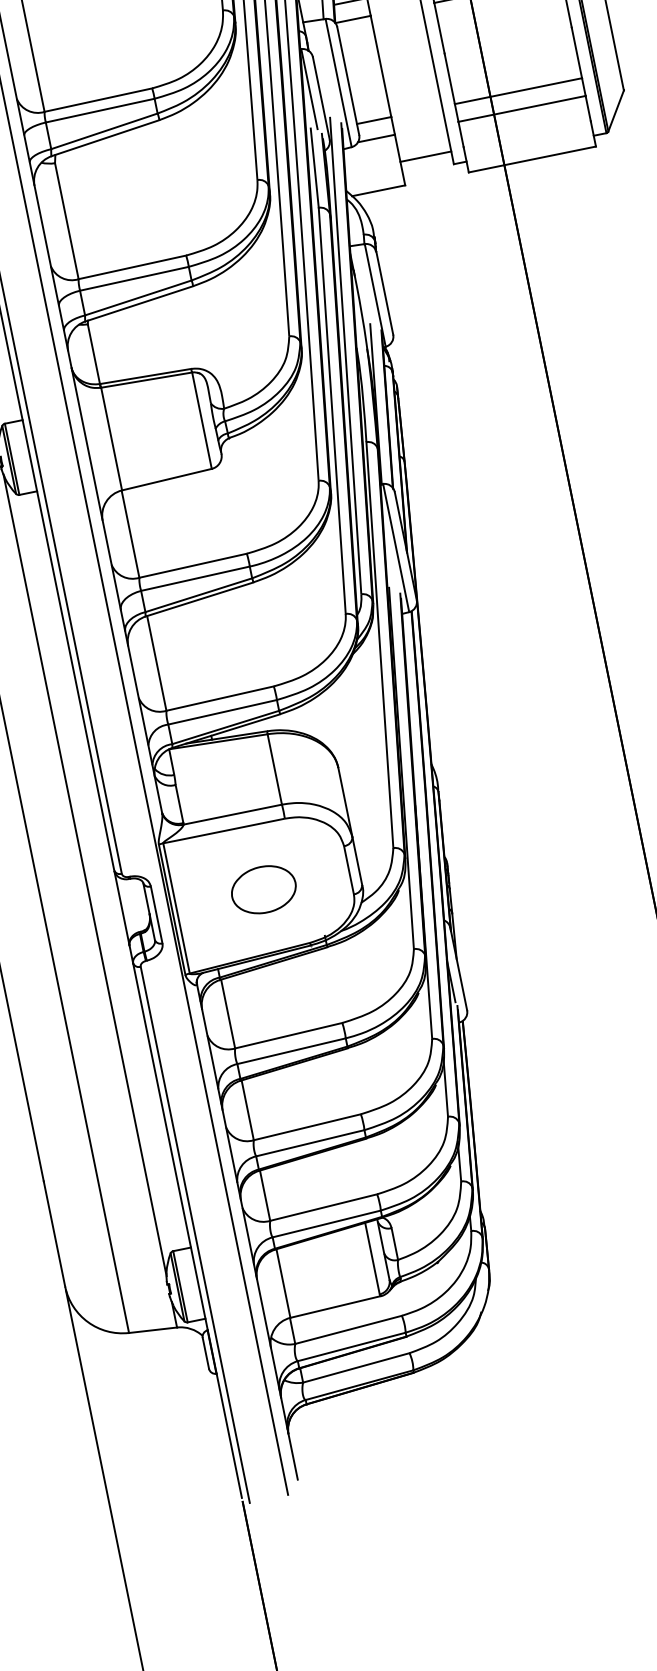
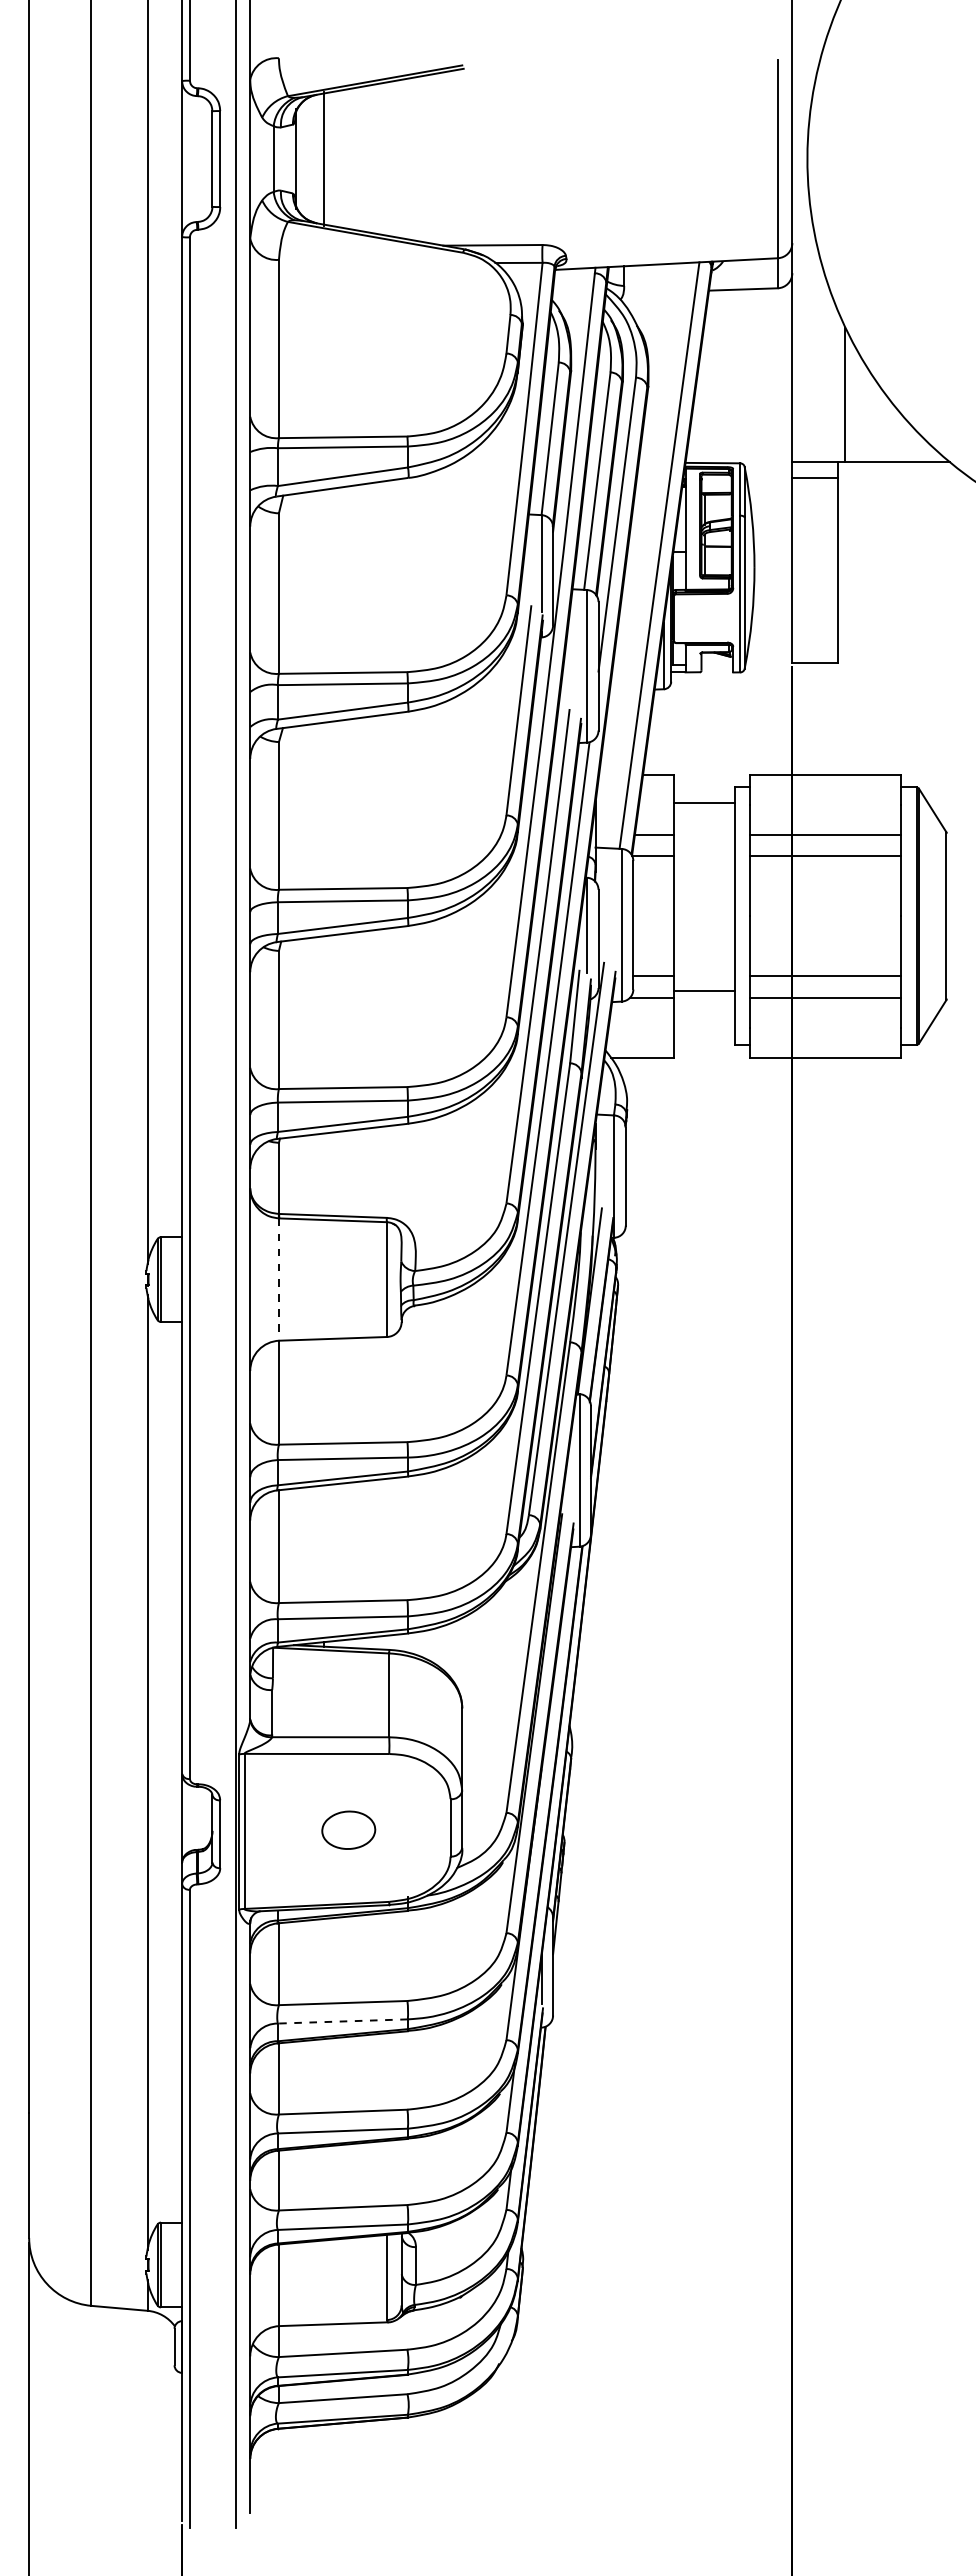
line: (425, 156) -> (704, 990), moved
line: (111, 439) -> (279, 1280), solid -> dashed
part: (263, 889) -> (348, 1829), size x0.7
line: (292, 1051) -> (343, 2021), solid -> dashed

